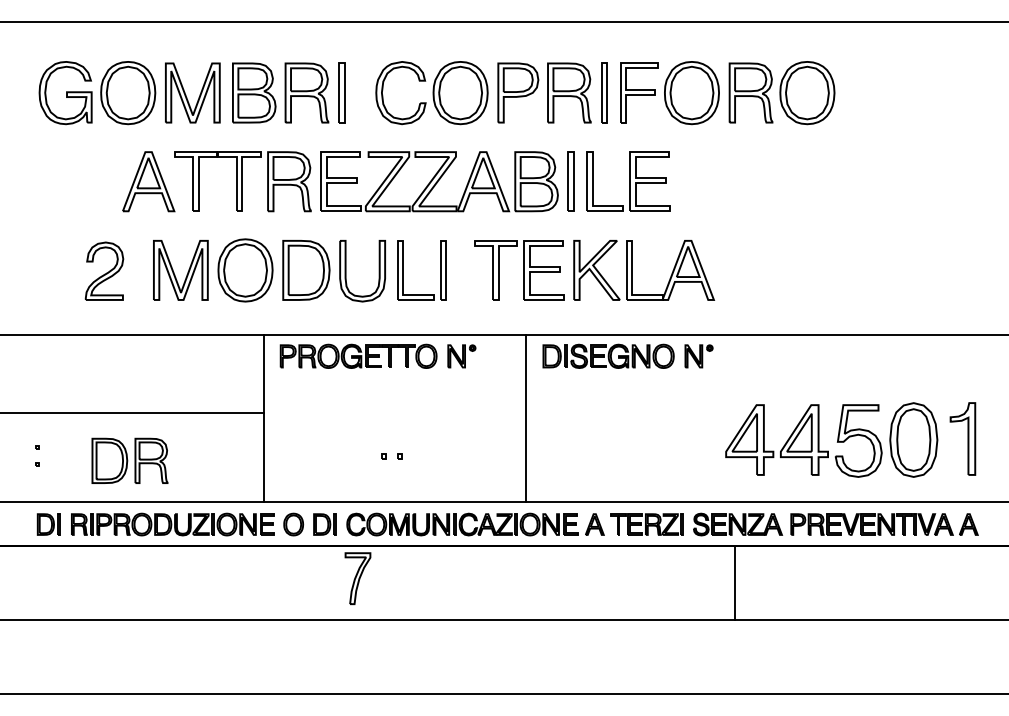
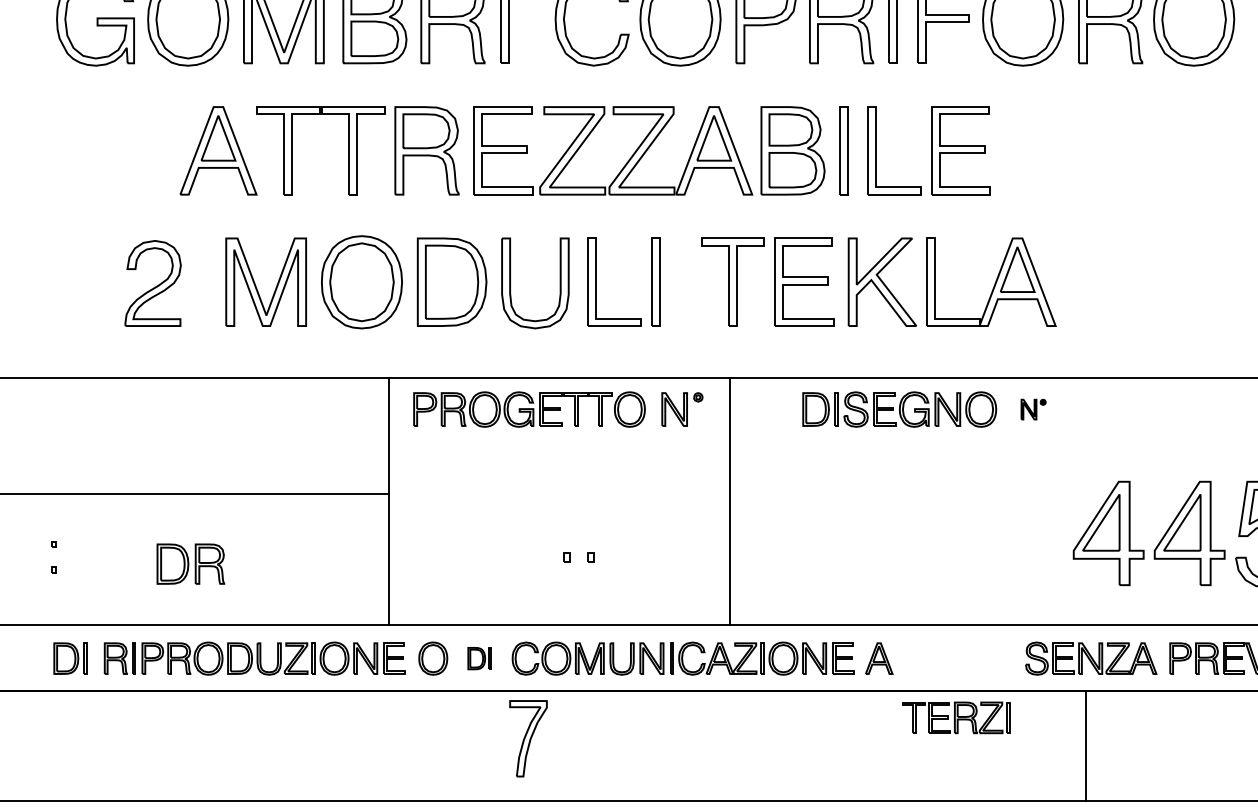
part: (698, 356) -> (1032, 409), size x0.6
line: (526, 418) -> (730, 501), moved
part: (129, 460) -> (190, 563), size x0.6
part: (324, 524) -> (478, 658), size x0.7
part: (646, 524) -> (955, 717), moved

